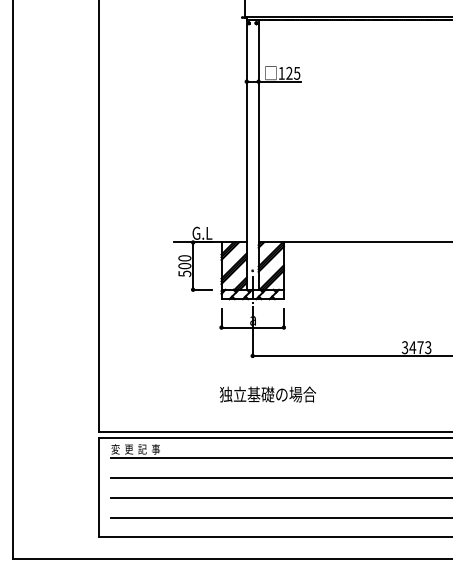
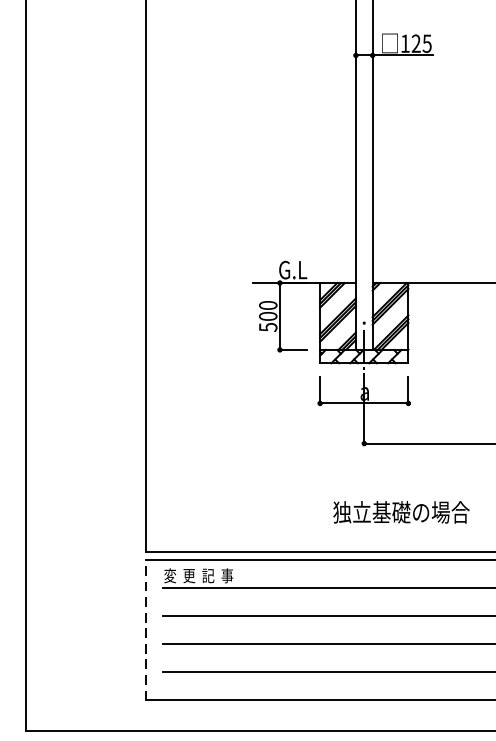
text: (267, 394) -> (400, 512), moved
line: (98, 487) -> (146, 629), solid -> dashed

